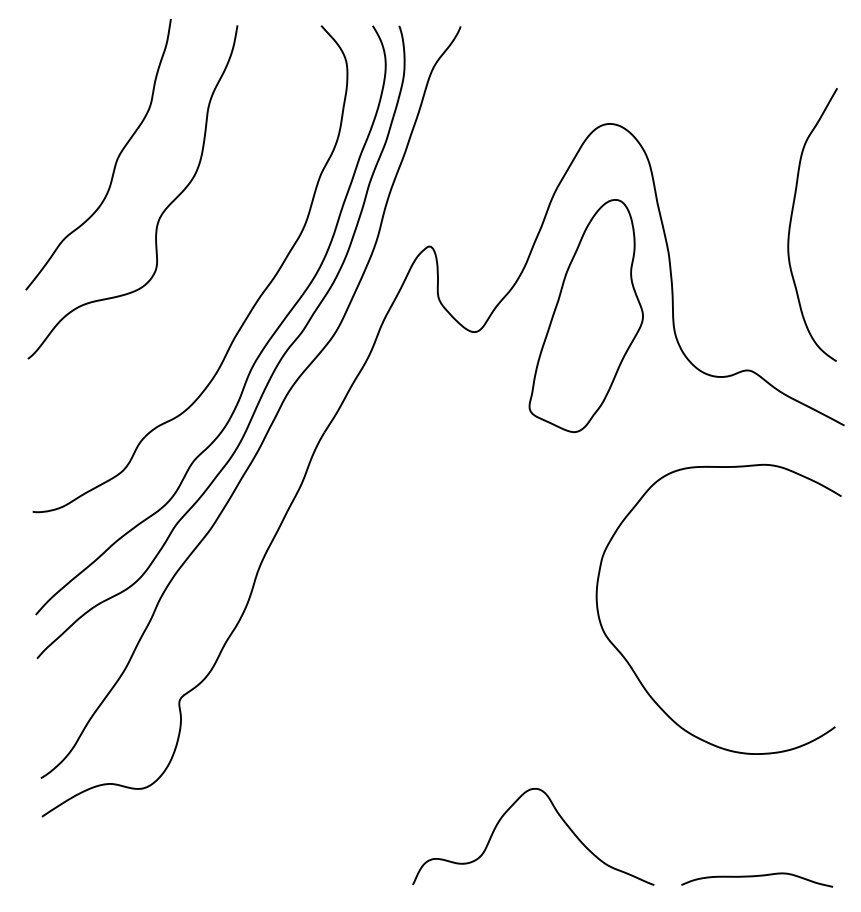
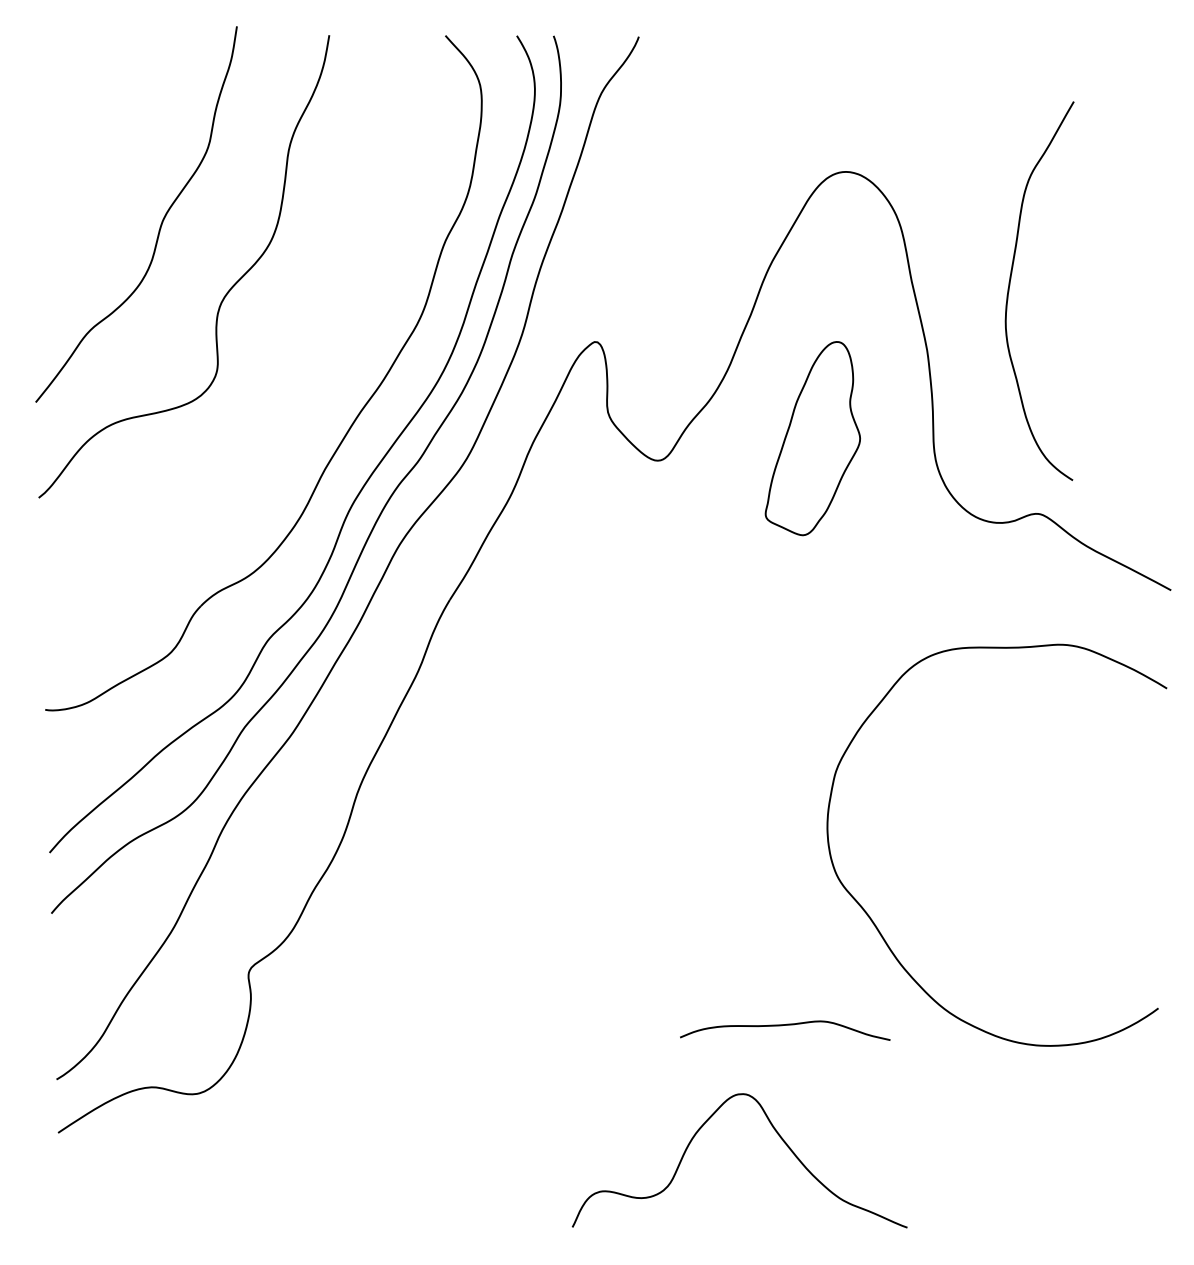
curve: (791, 224) -> (1010, 290), moved
part: (585, 316) -> (811, 439), size x0.6
curve: (757, 876) -> (785, 1025), moved

